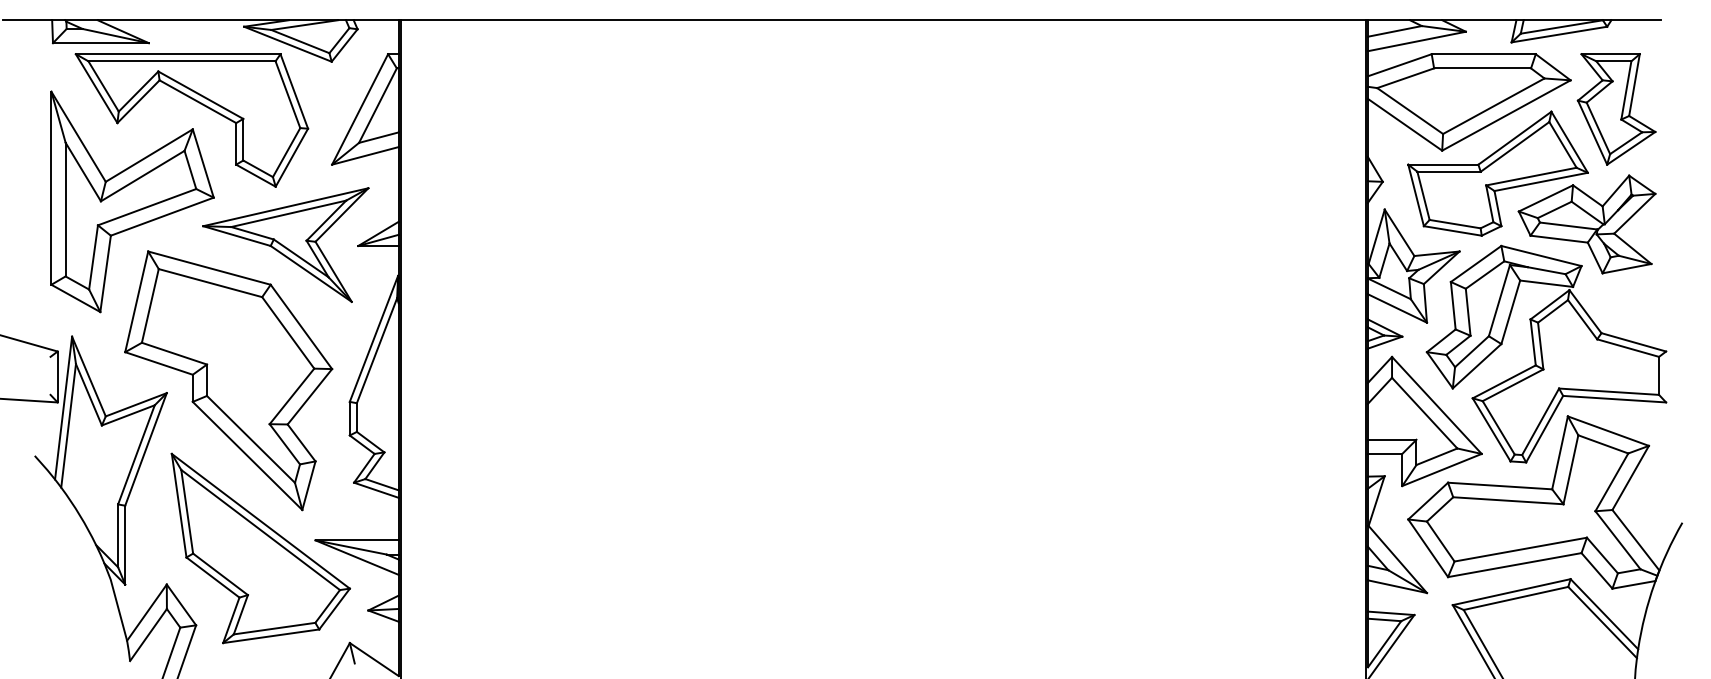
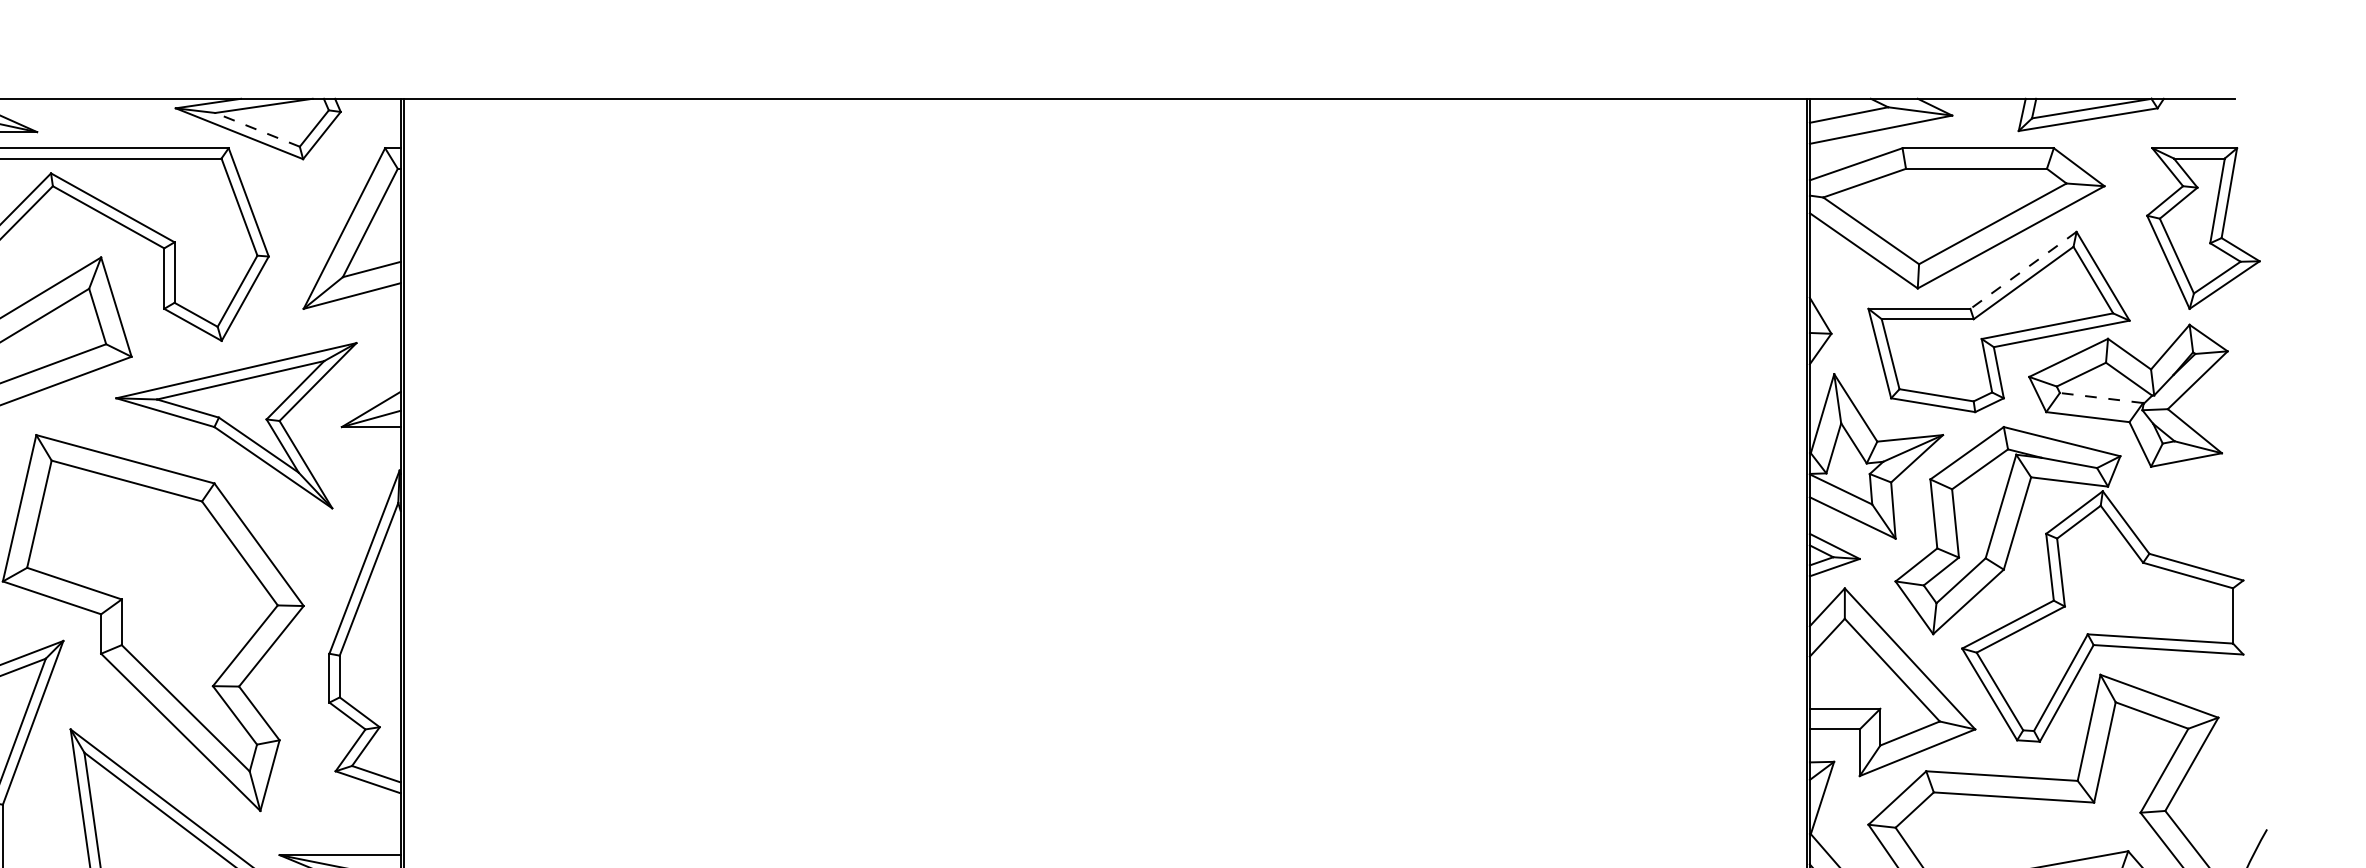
line: (299, 41) -> (256, 129), solid -> dashed
part: (1616, 109) -> (2203, 228), moved
line: (1514, 138) -> (2022, 270), solid -> dashed
line: (1568, 226) -> (2101, 398), solid -> dashed

